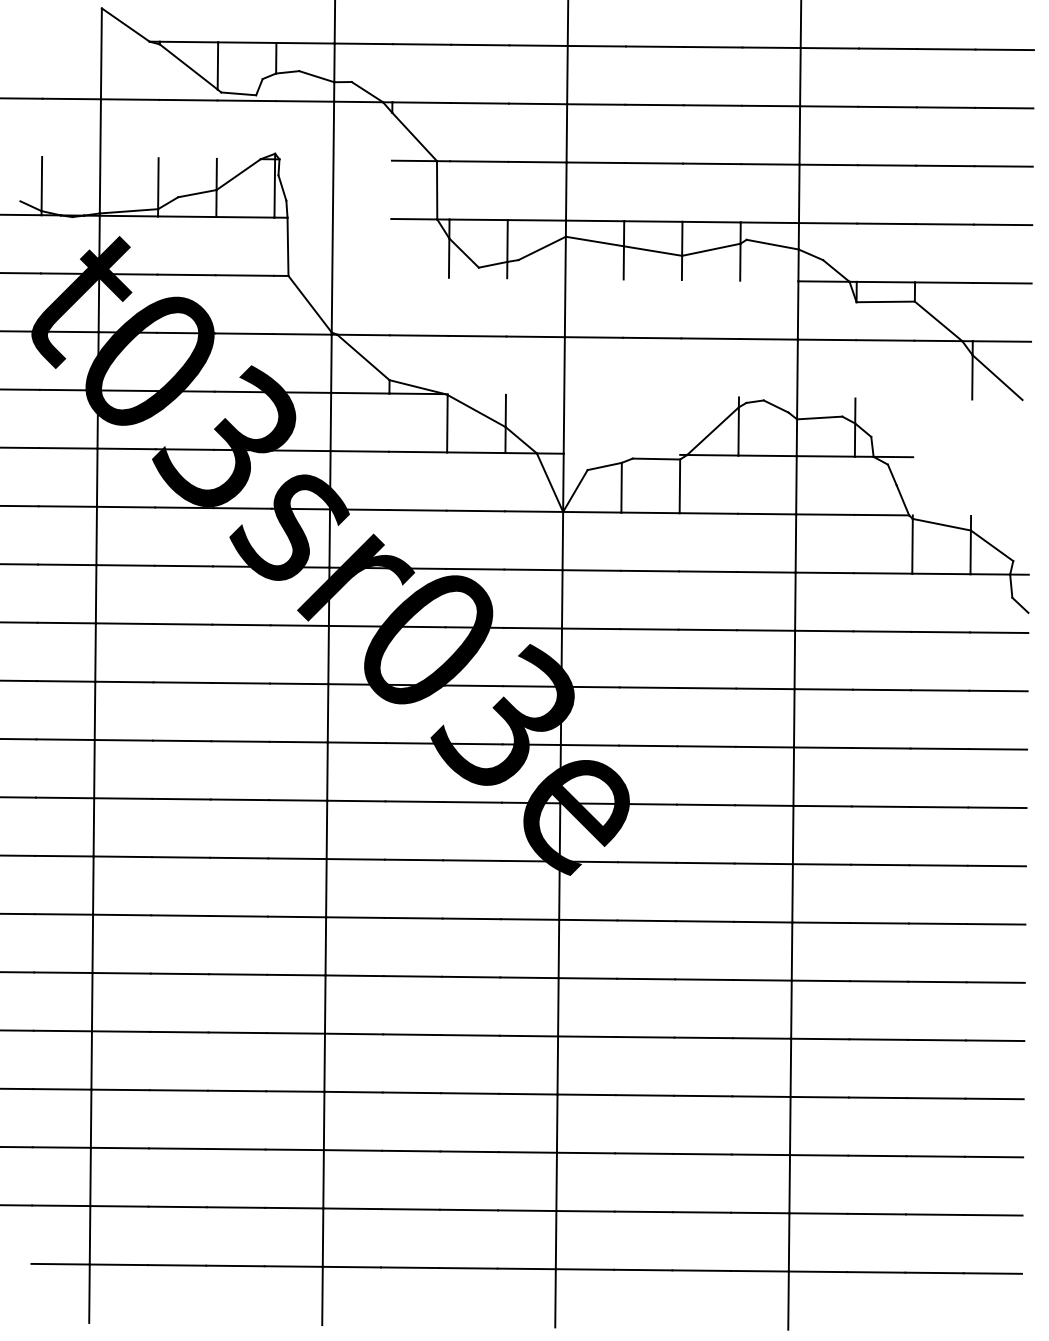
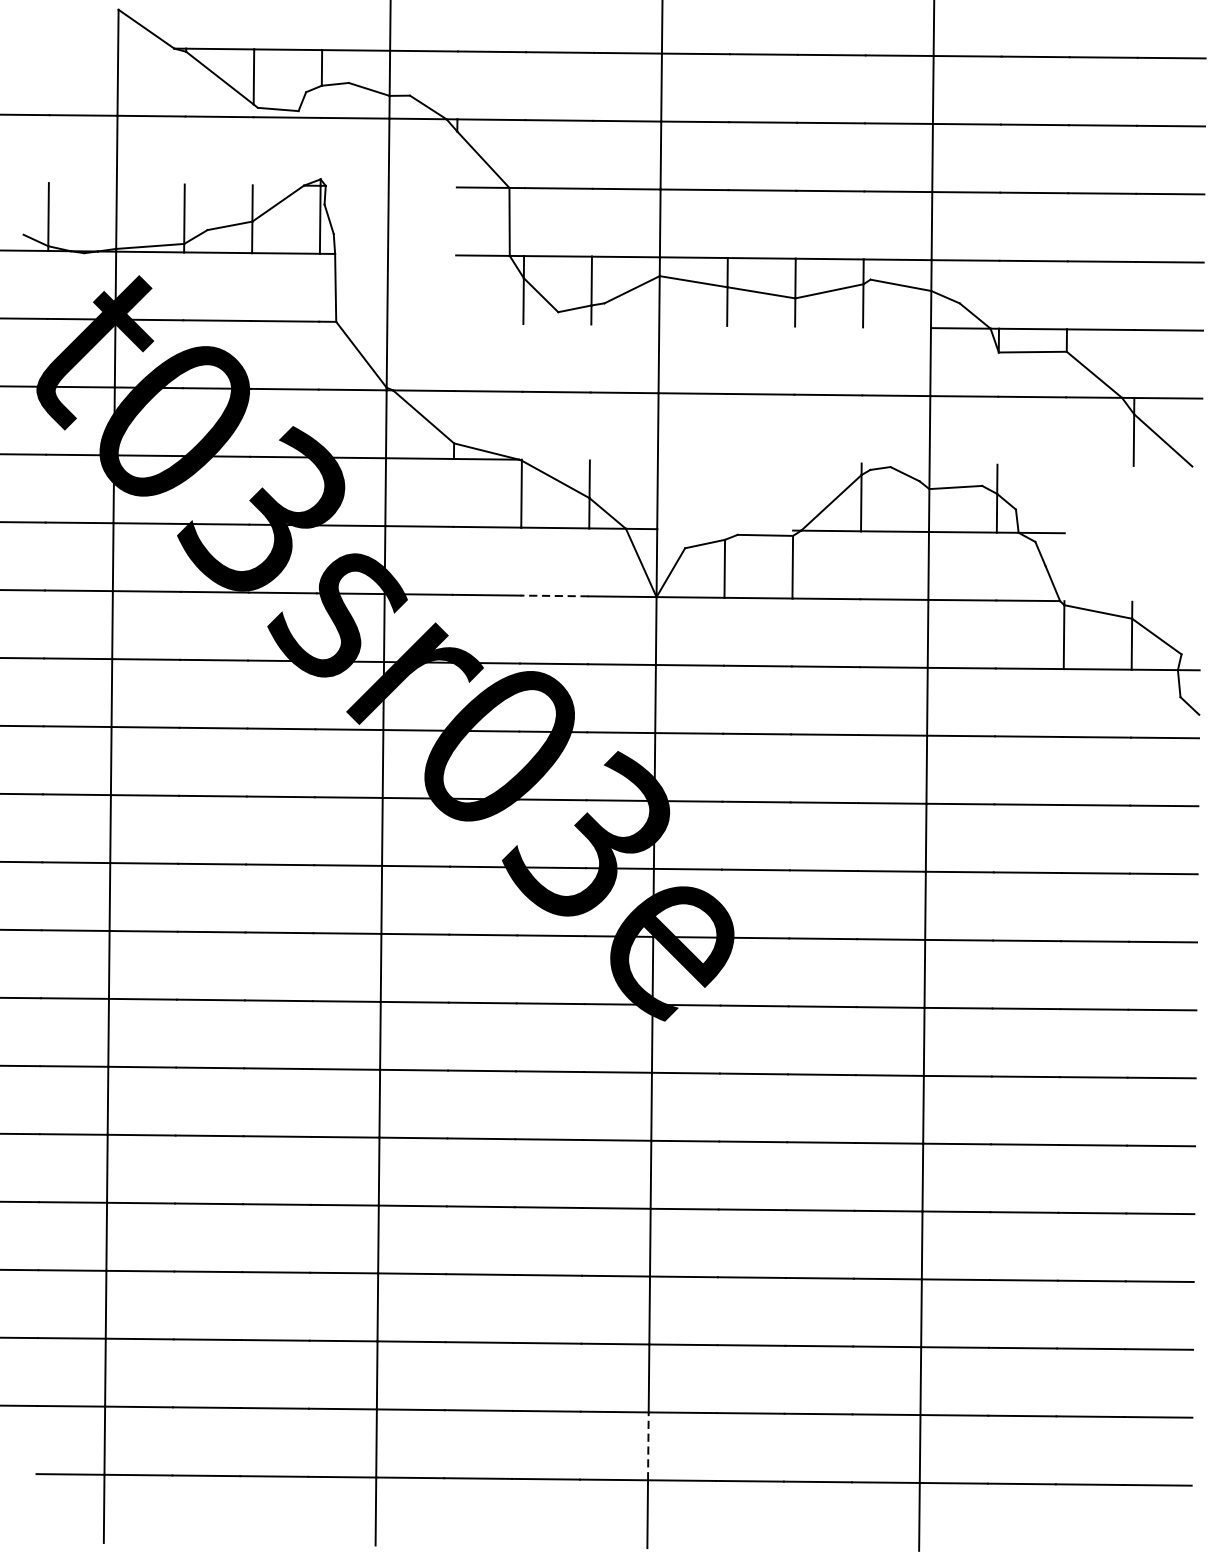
line: (475, 510) -> (554, 595), solid -> dashed
line: (556, 1239) -> (648, 1445), solid -> dashed

